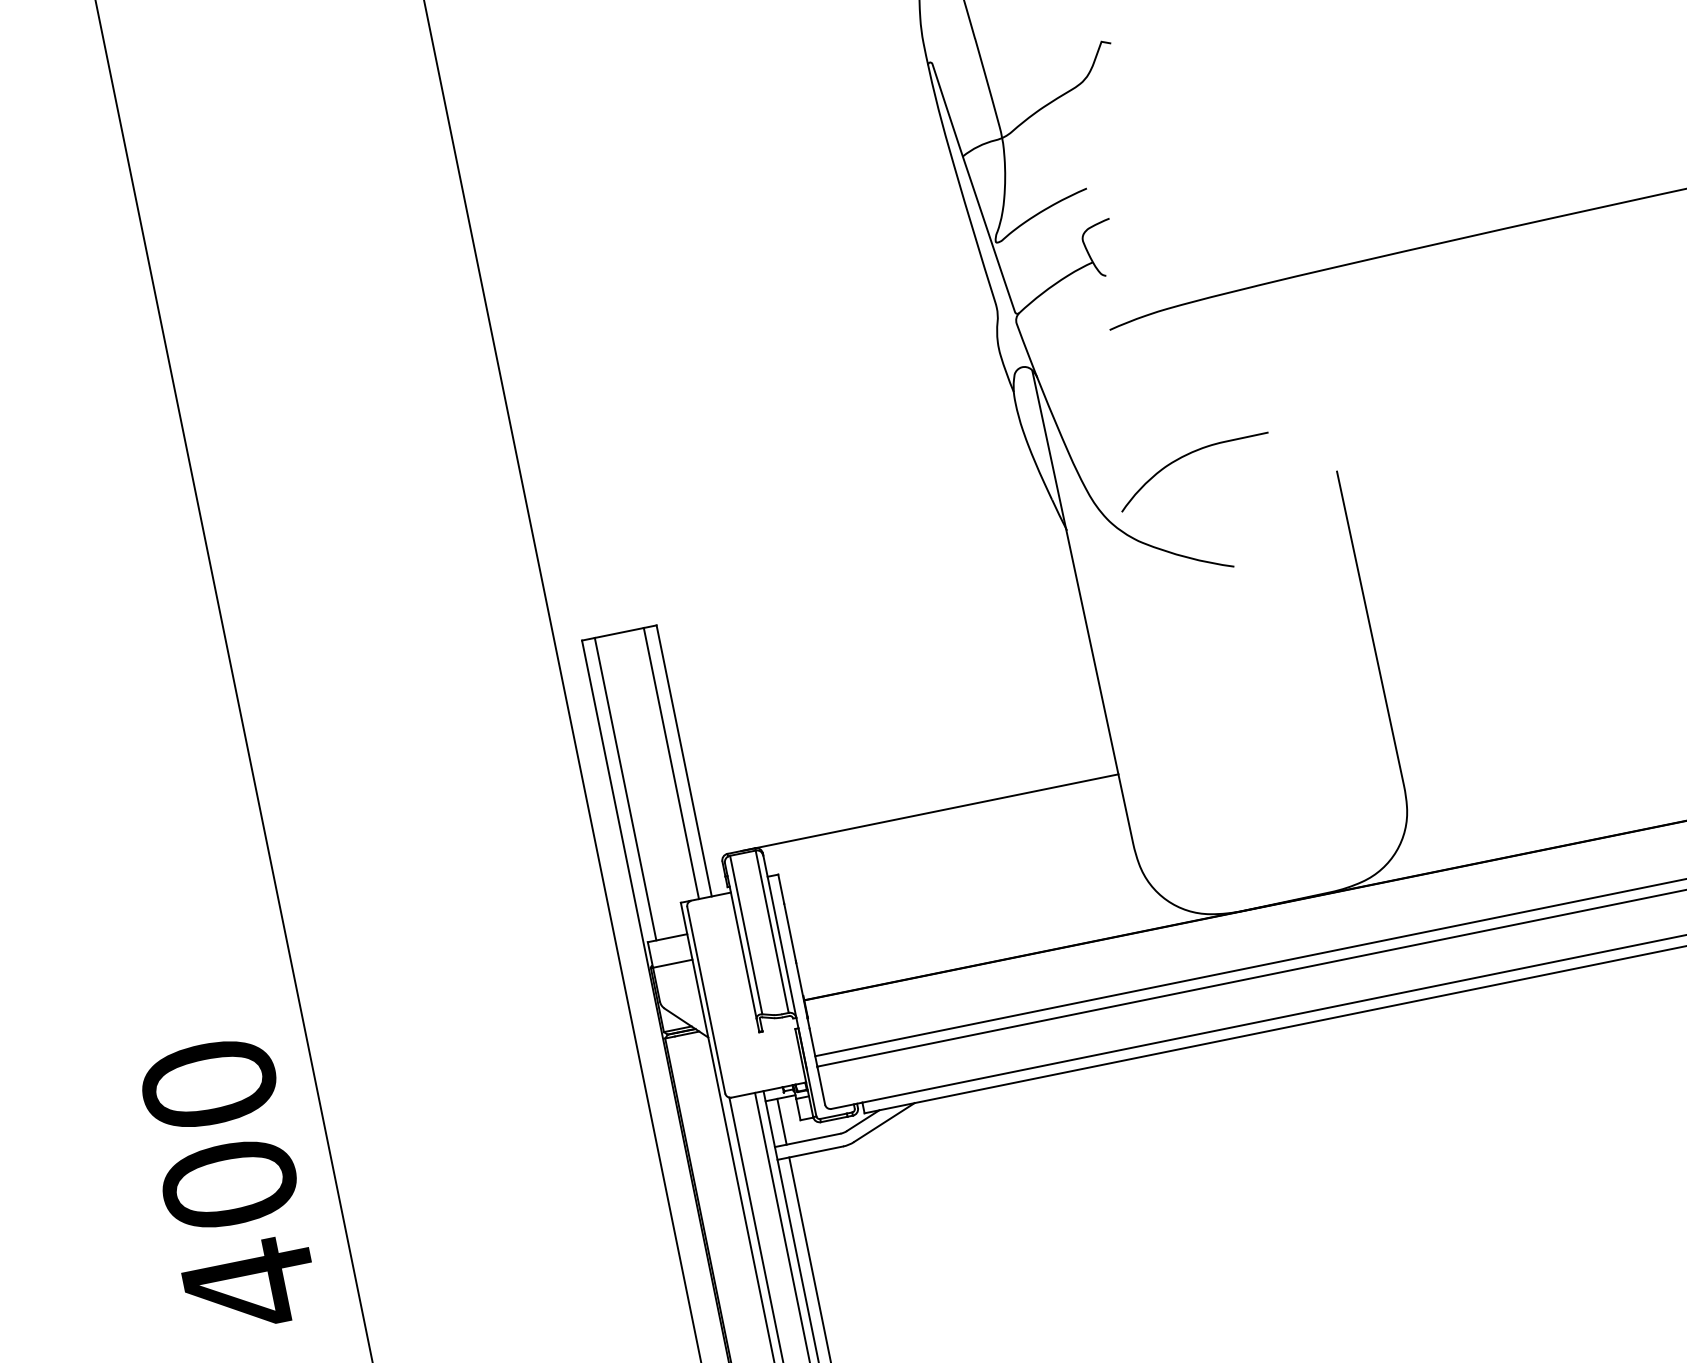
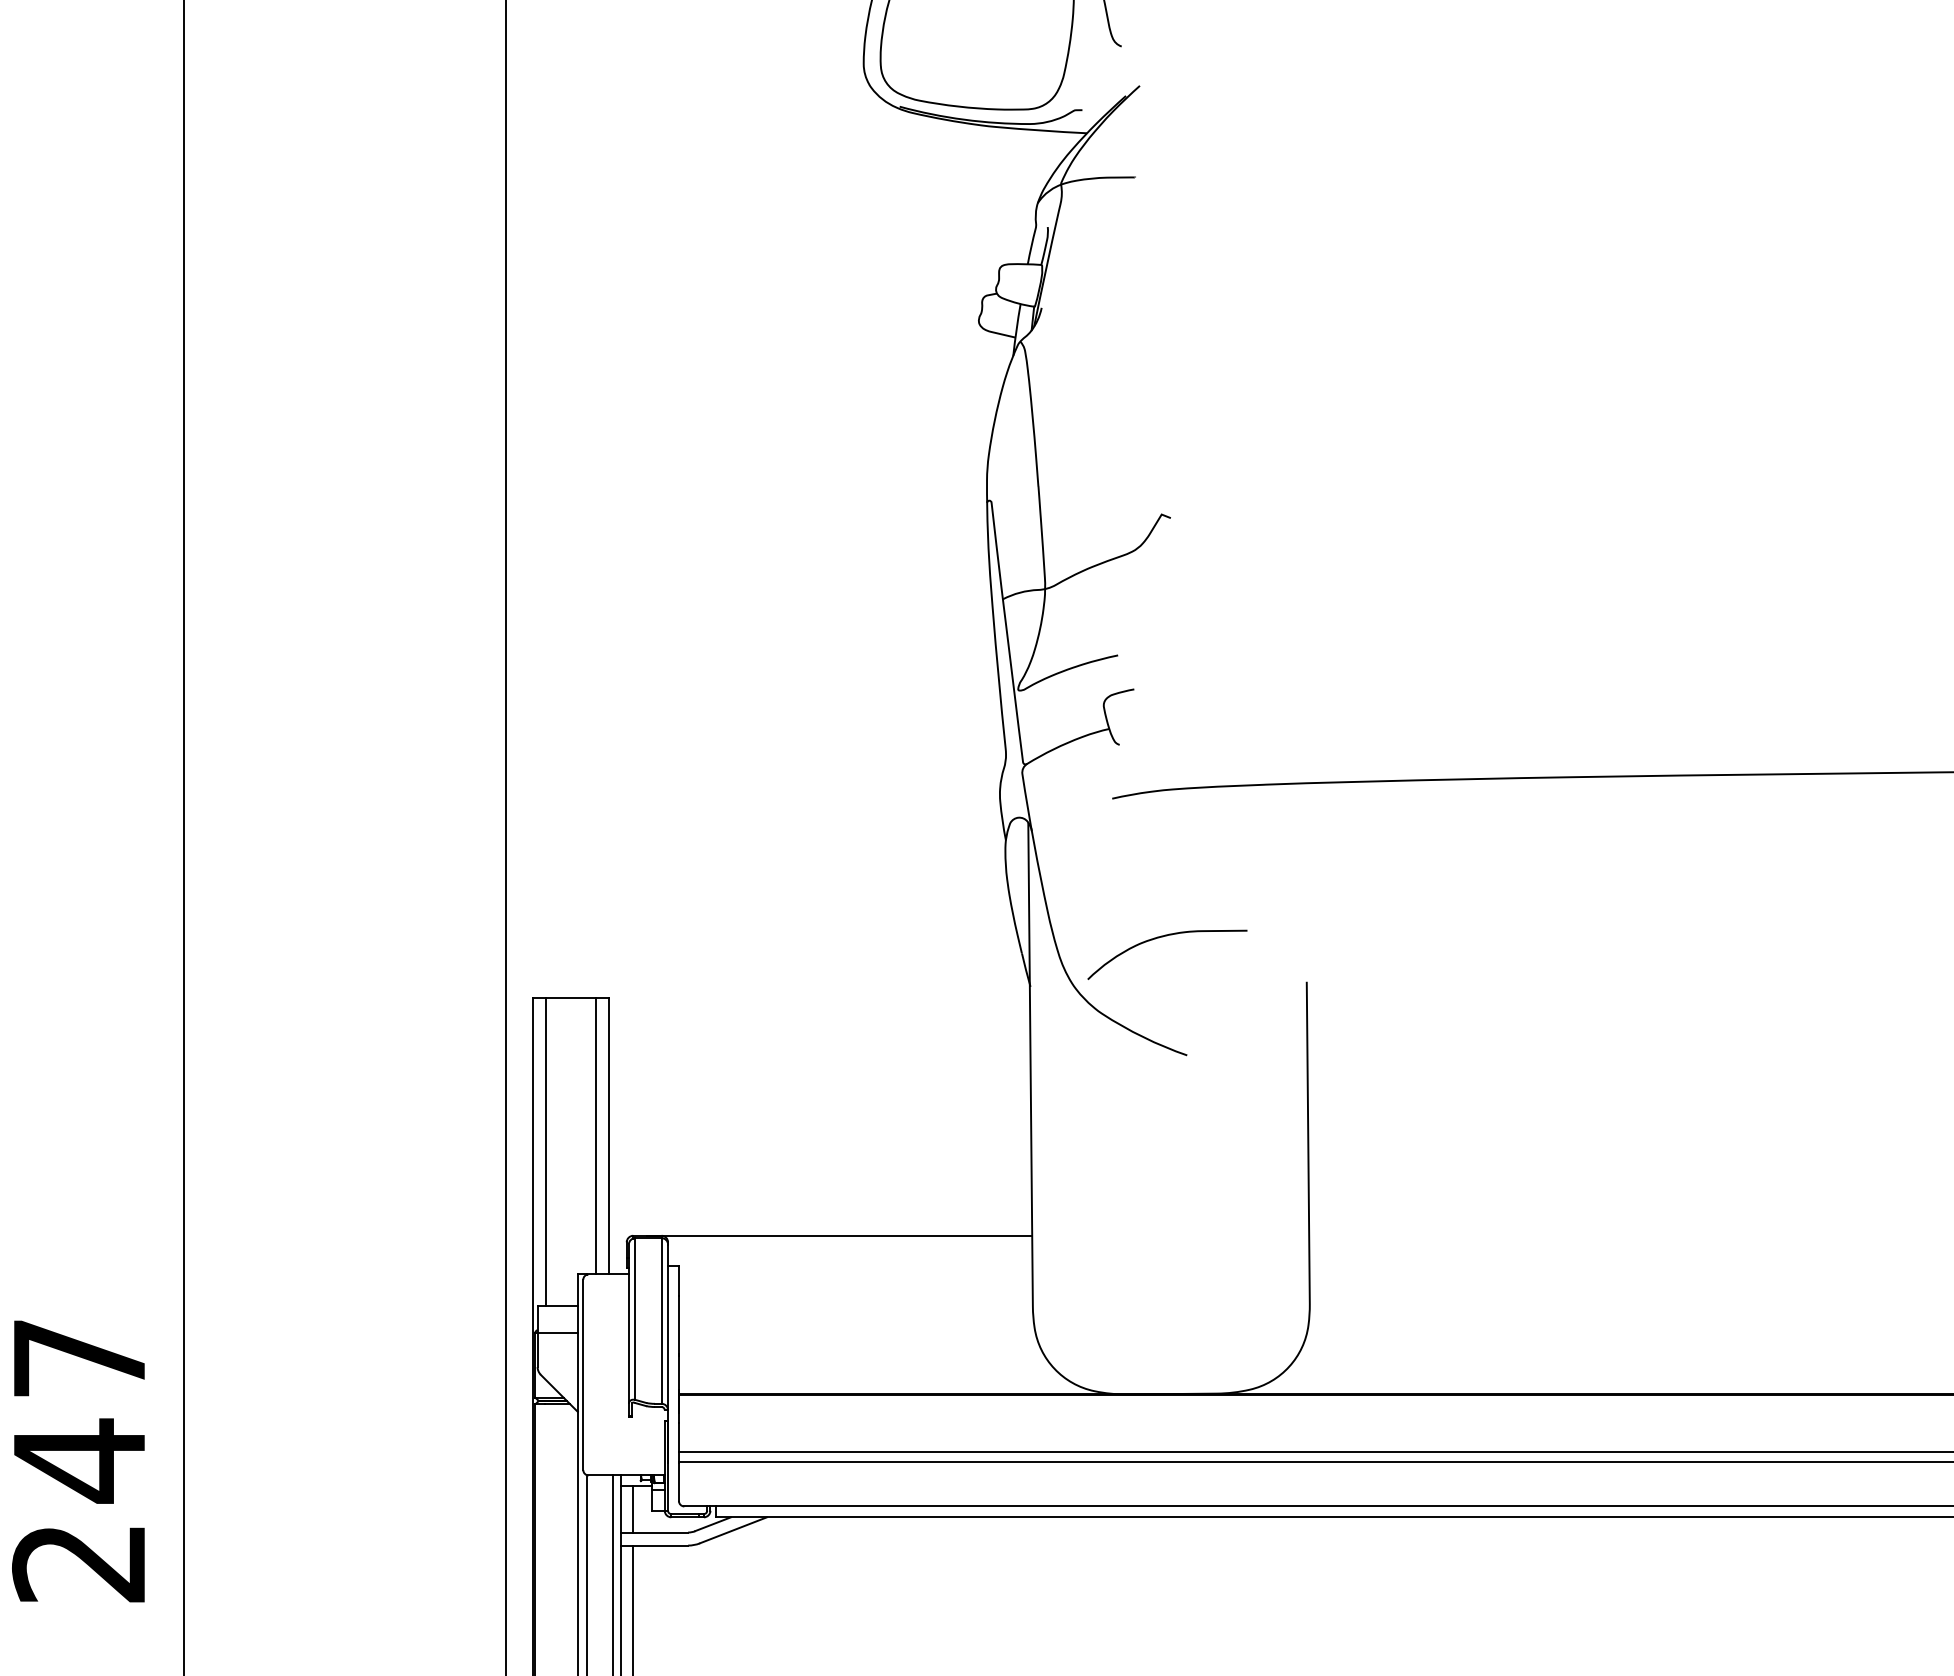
text: (229, 1185) -> (79, 1461), 400 -> 247

